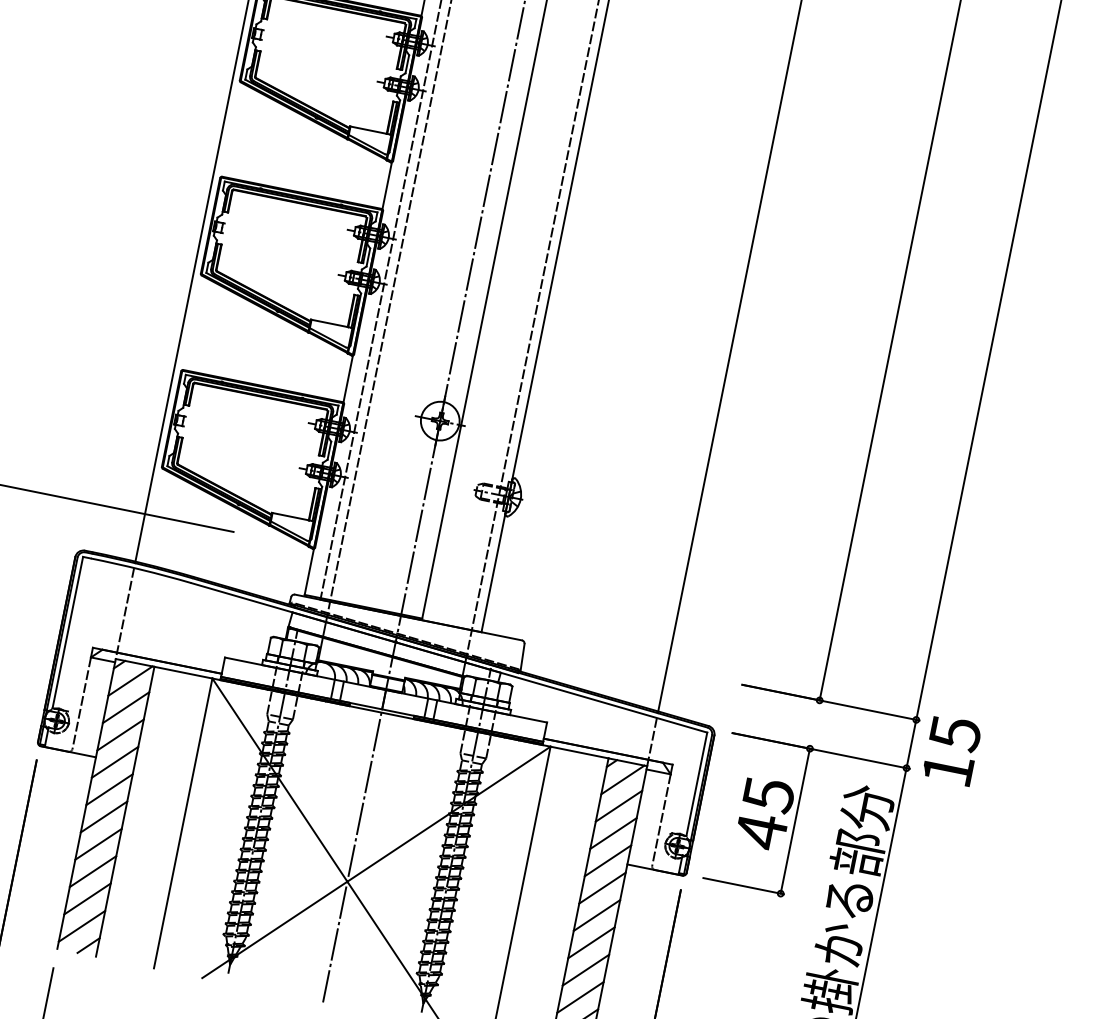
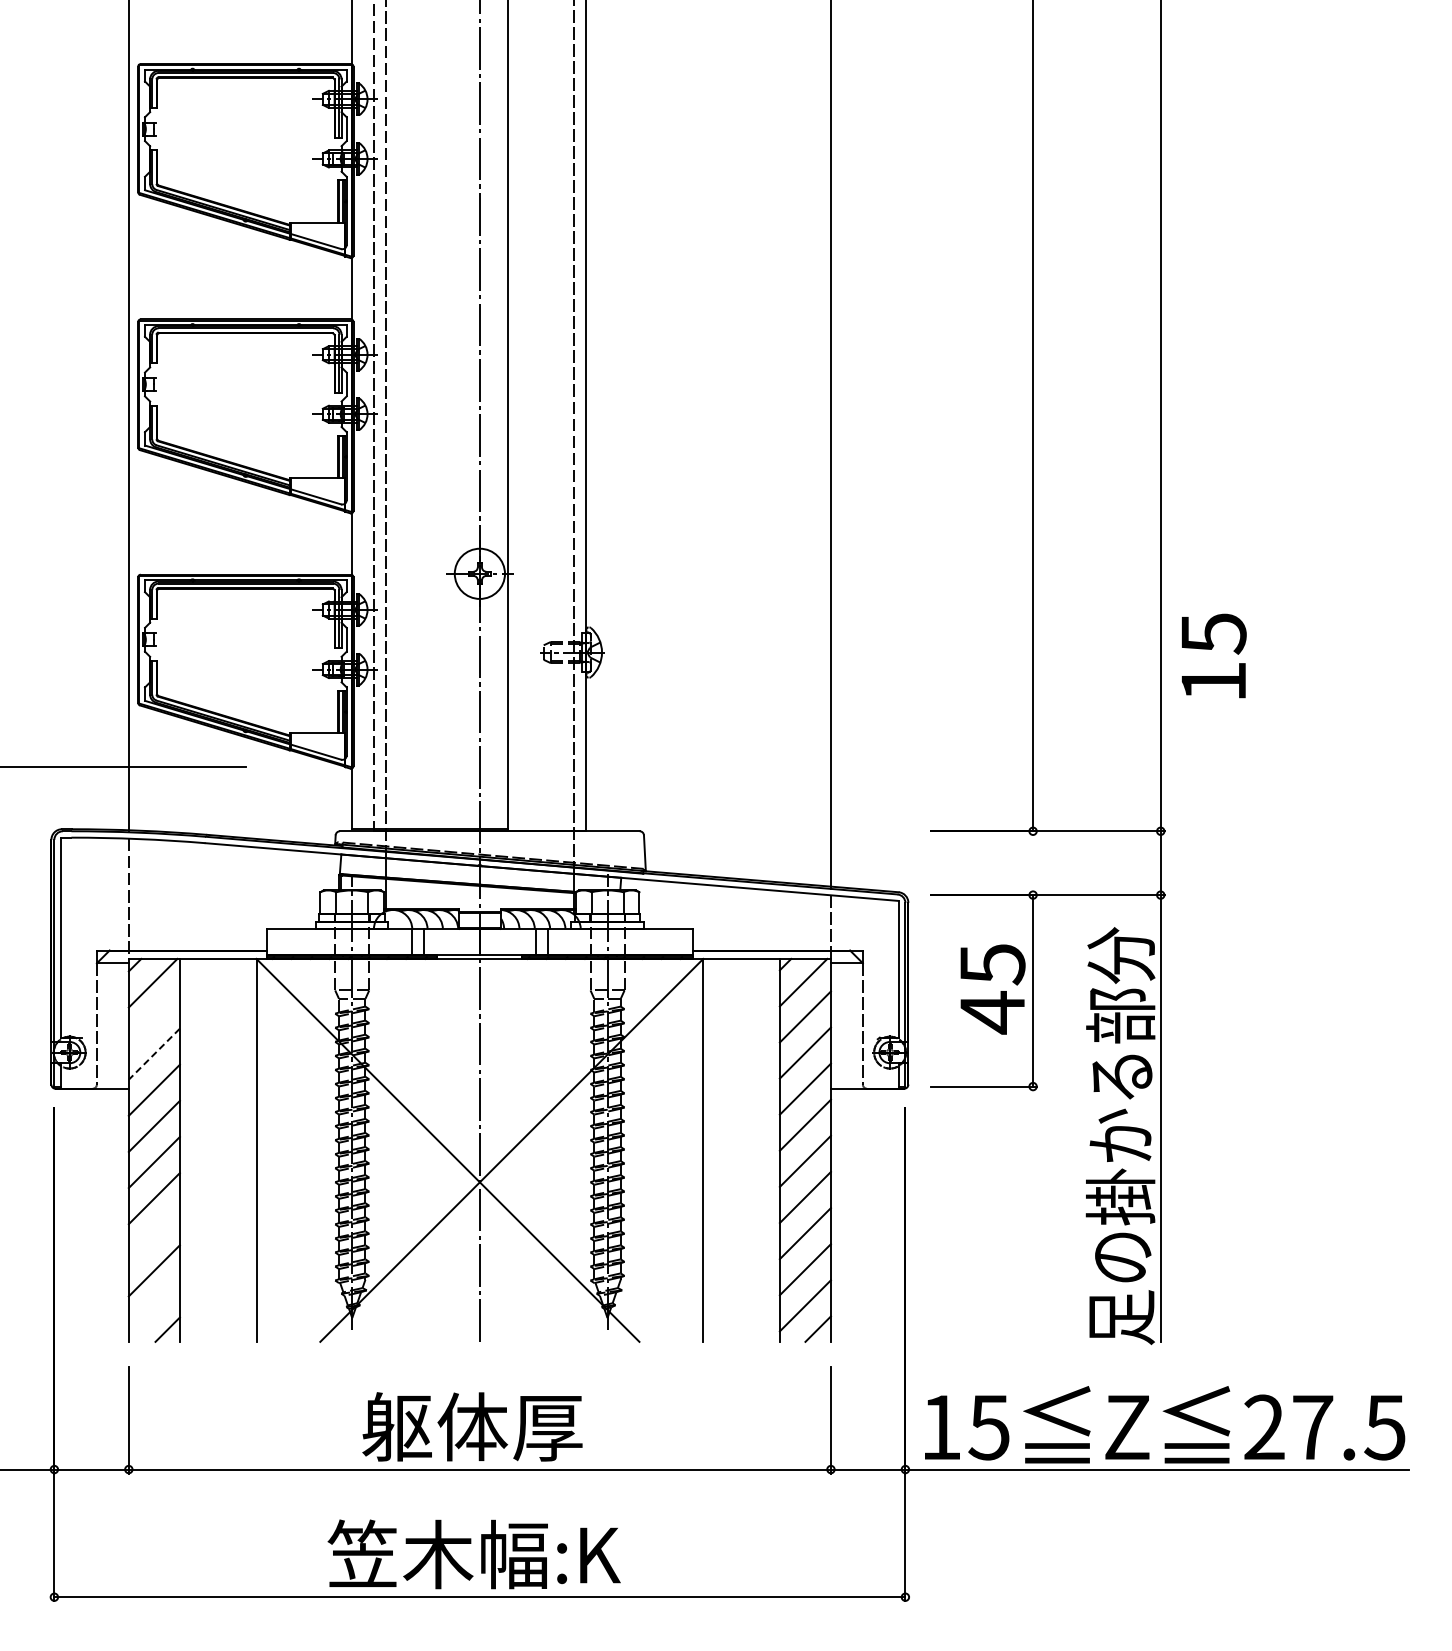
line: (125, 707) -> (153, 1017), removed
line: (120, 735) -> (154, 1054), solid -> dashed
text: (952, 750) -> (1214, 655), moved
line: (92, 871) -> (153, 1234), removed
line: (81, 925) -> (153, 1306), removed

